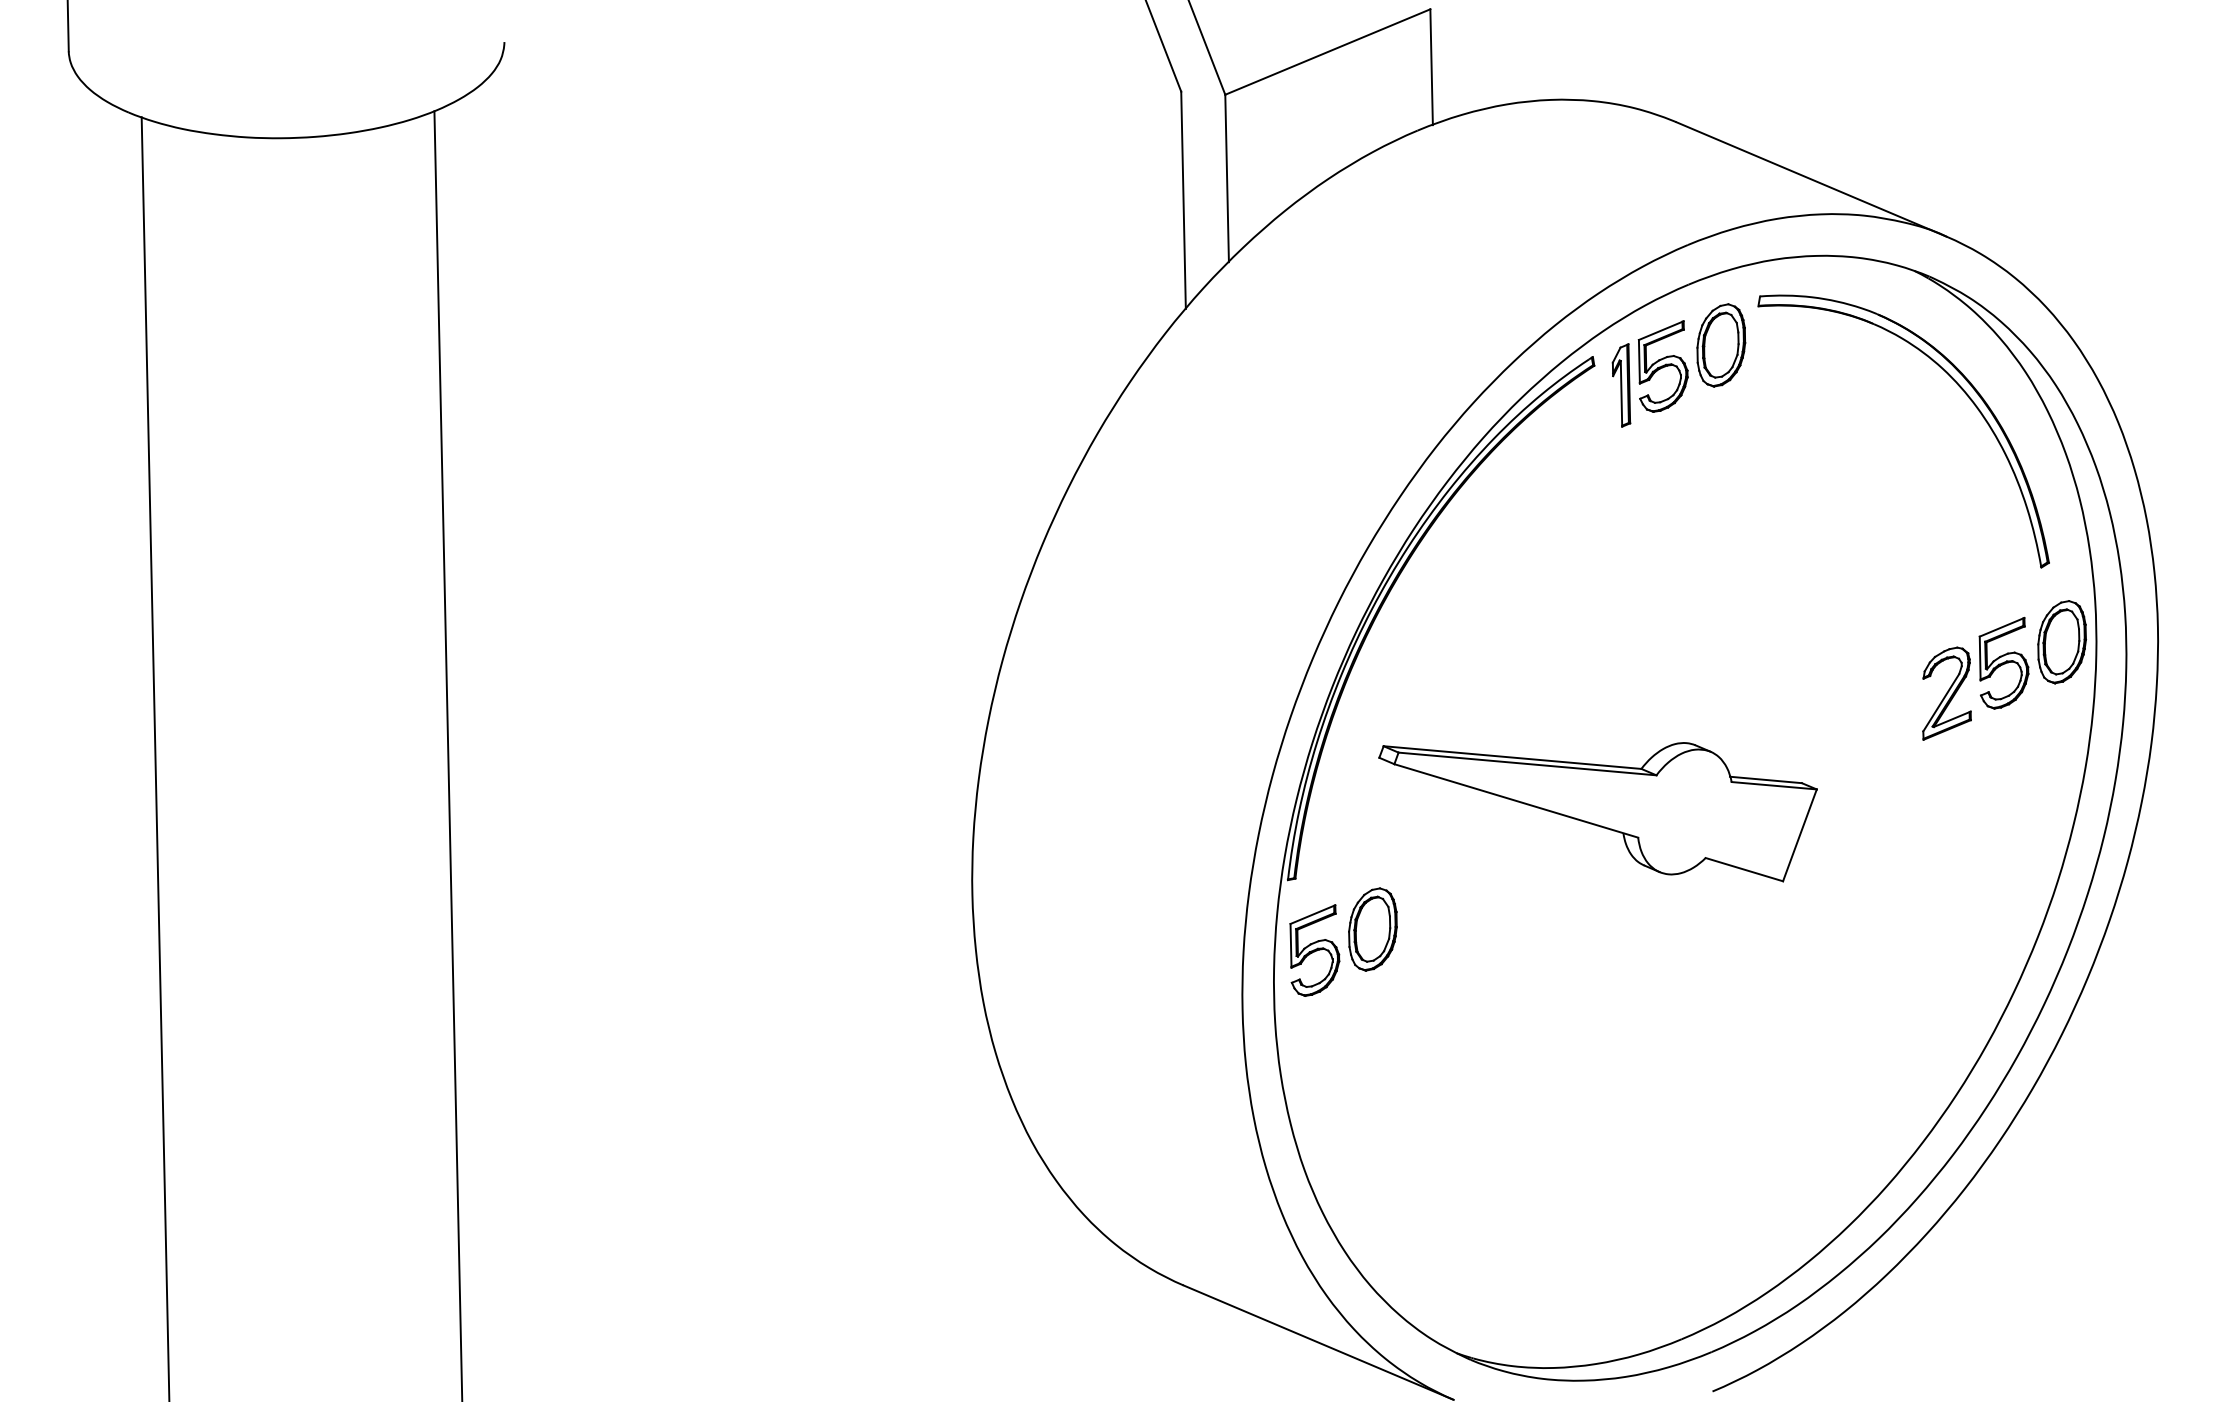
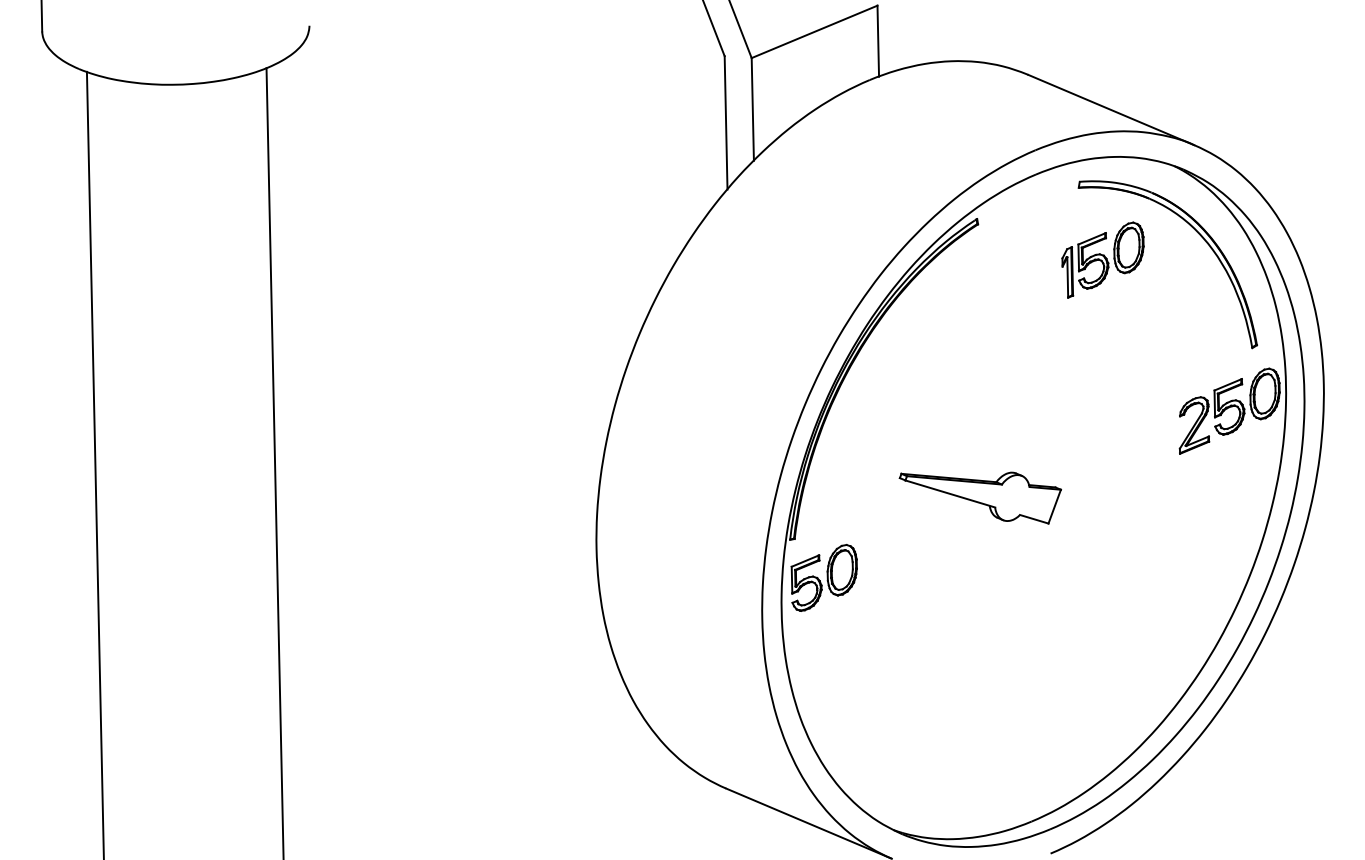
part: (1678, 364) -> (1102, 259), moved
part: (1598, 811) -> (980, 497), size x0.6

